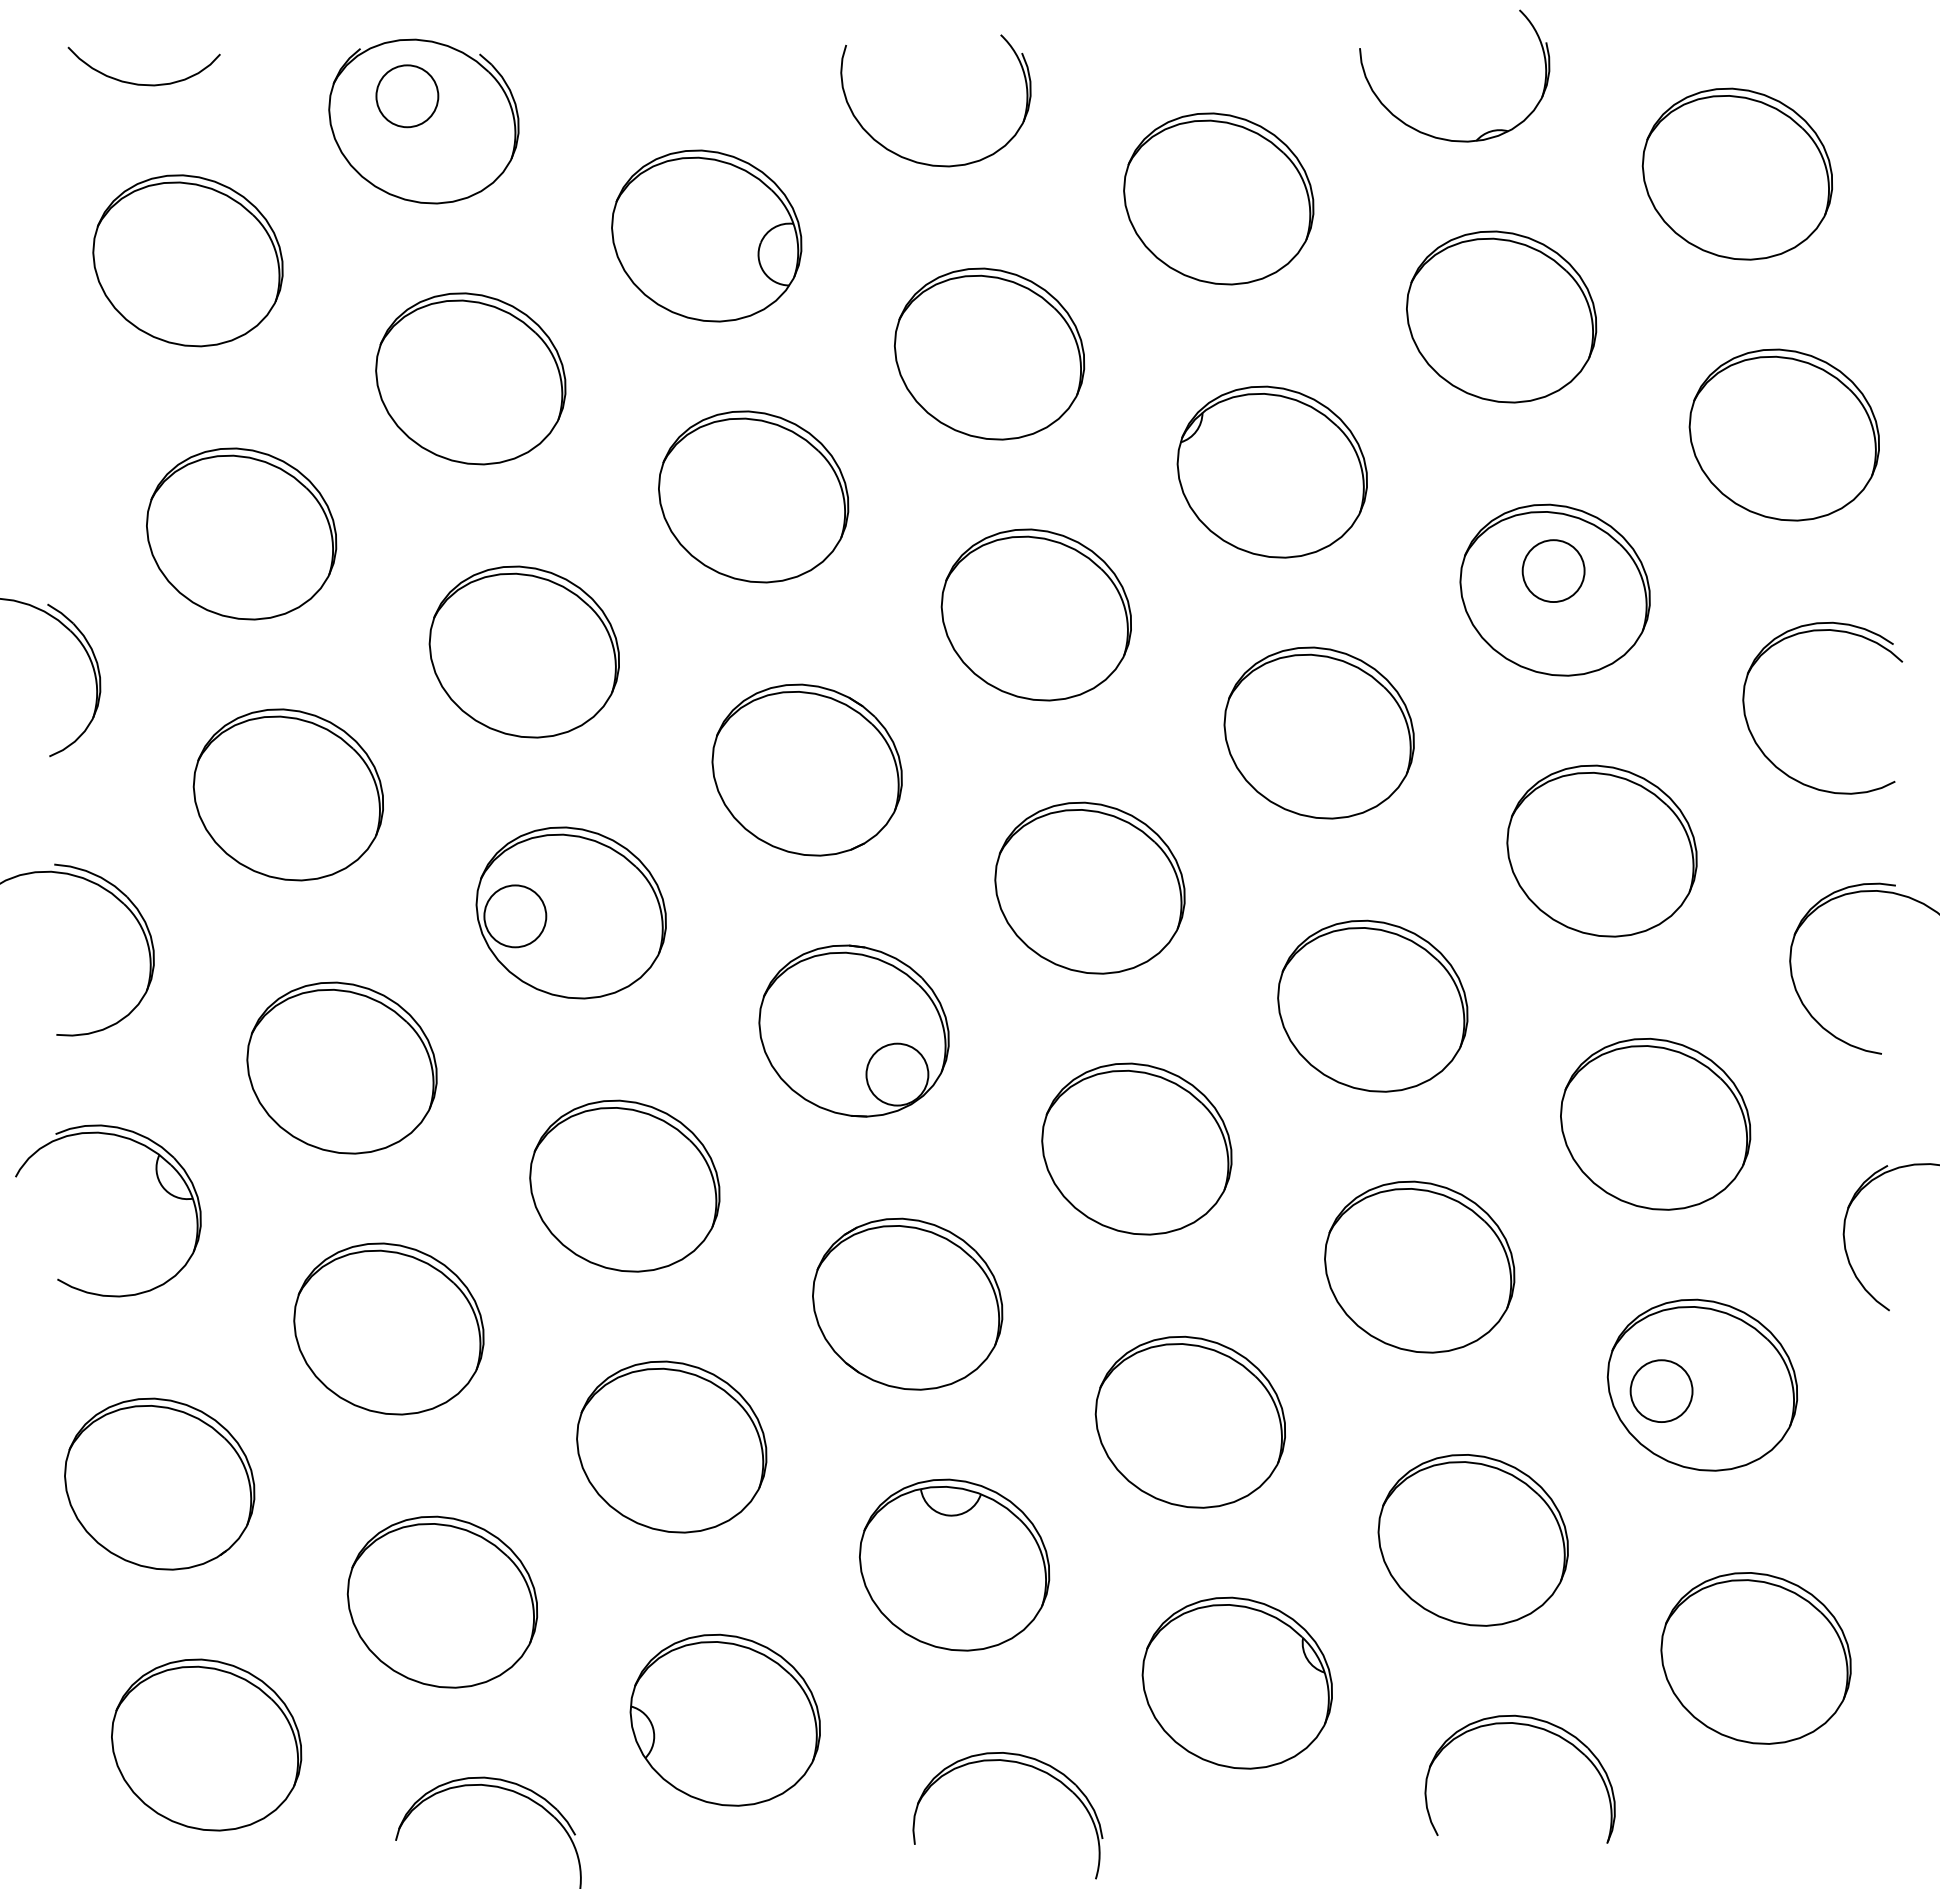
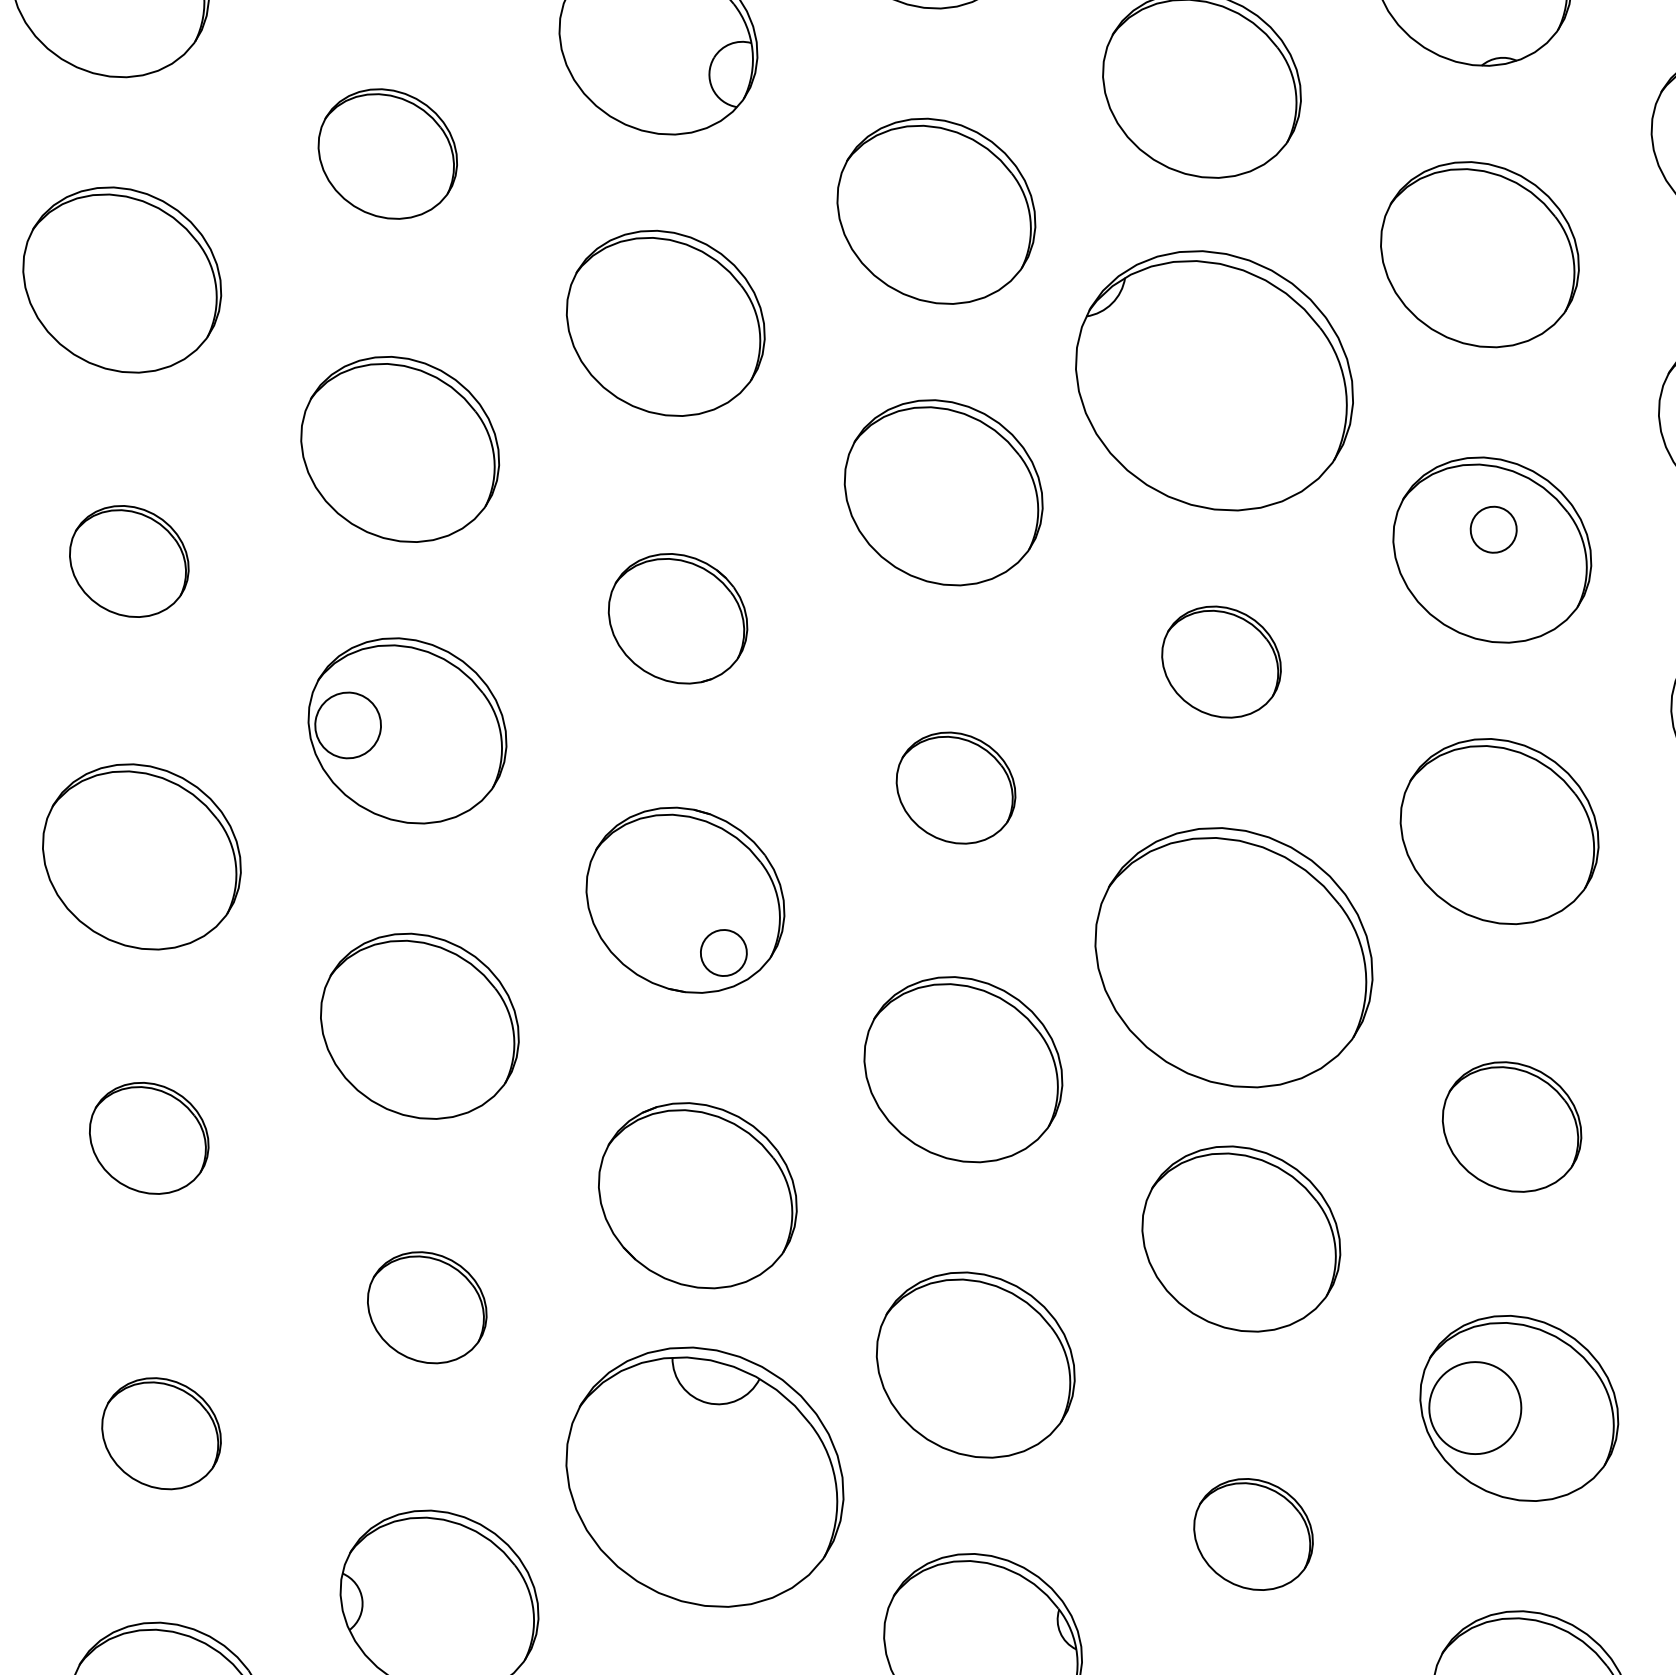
part: (470, 378) -> (387, 153), size x0.7
part: (1271, 471) -> (1213, 379), size x1.4
circle: (1553, 571) -> (1493, 530), size x0.7
part: (1318, 732) -> (1220, 661), size x0.6
part: (806, 769) -> (677, 618), size x0.7
part: (287, 794) -> (128, 560), size x0.6
part: (1089, 887) -> (955, 787), size x0.6
part: (1372, 1005) -> (1233, 956), size x1.4
circle: (897, 1074) -> (723, 952), size x0.7
part: (1655, 1124) -> (1511, 1127), size x0.7
part: (388, 1328) -> (148, 1137), size x0.6
circle: (1661, 1391) -> (1475, 1408), size x1.4
part: (671, 1446) -> (426, 1307), size x0.6
part: (1472, 1540) -> (1252, 1534), size x0.6
part: (954, 1564) -> (705, 1476), size x1.4
part: (442, 1601) -> (161, 1433), size x0.6

